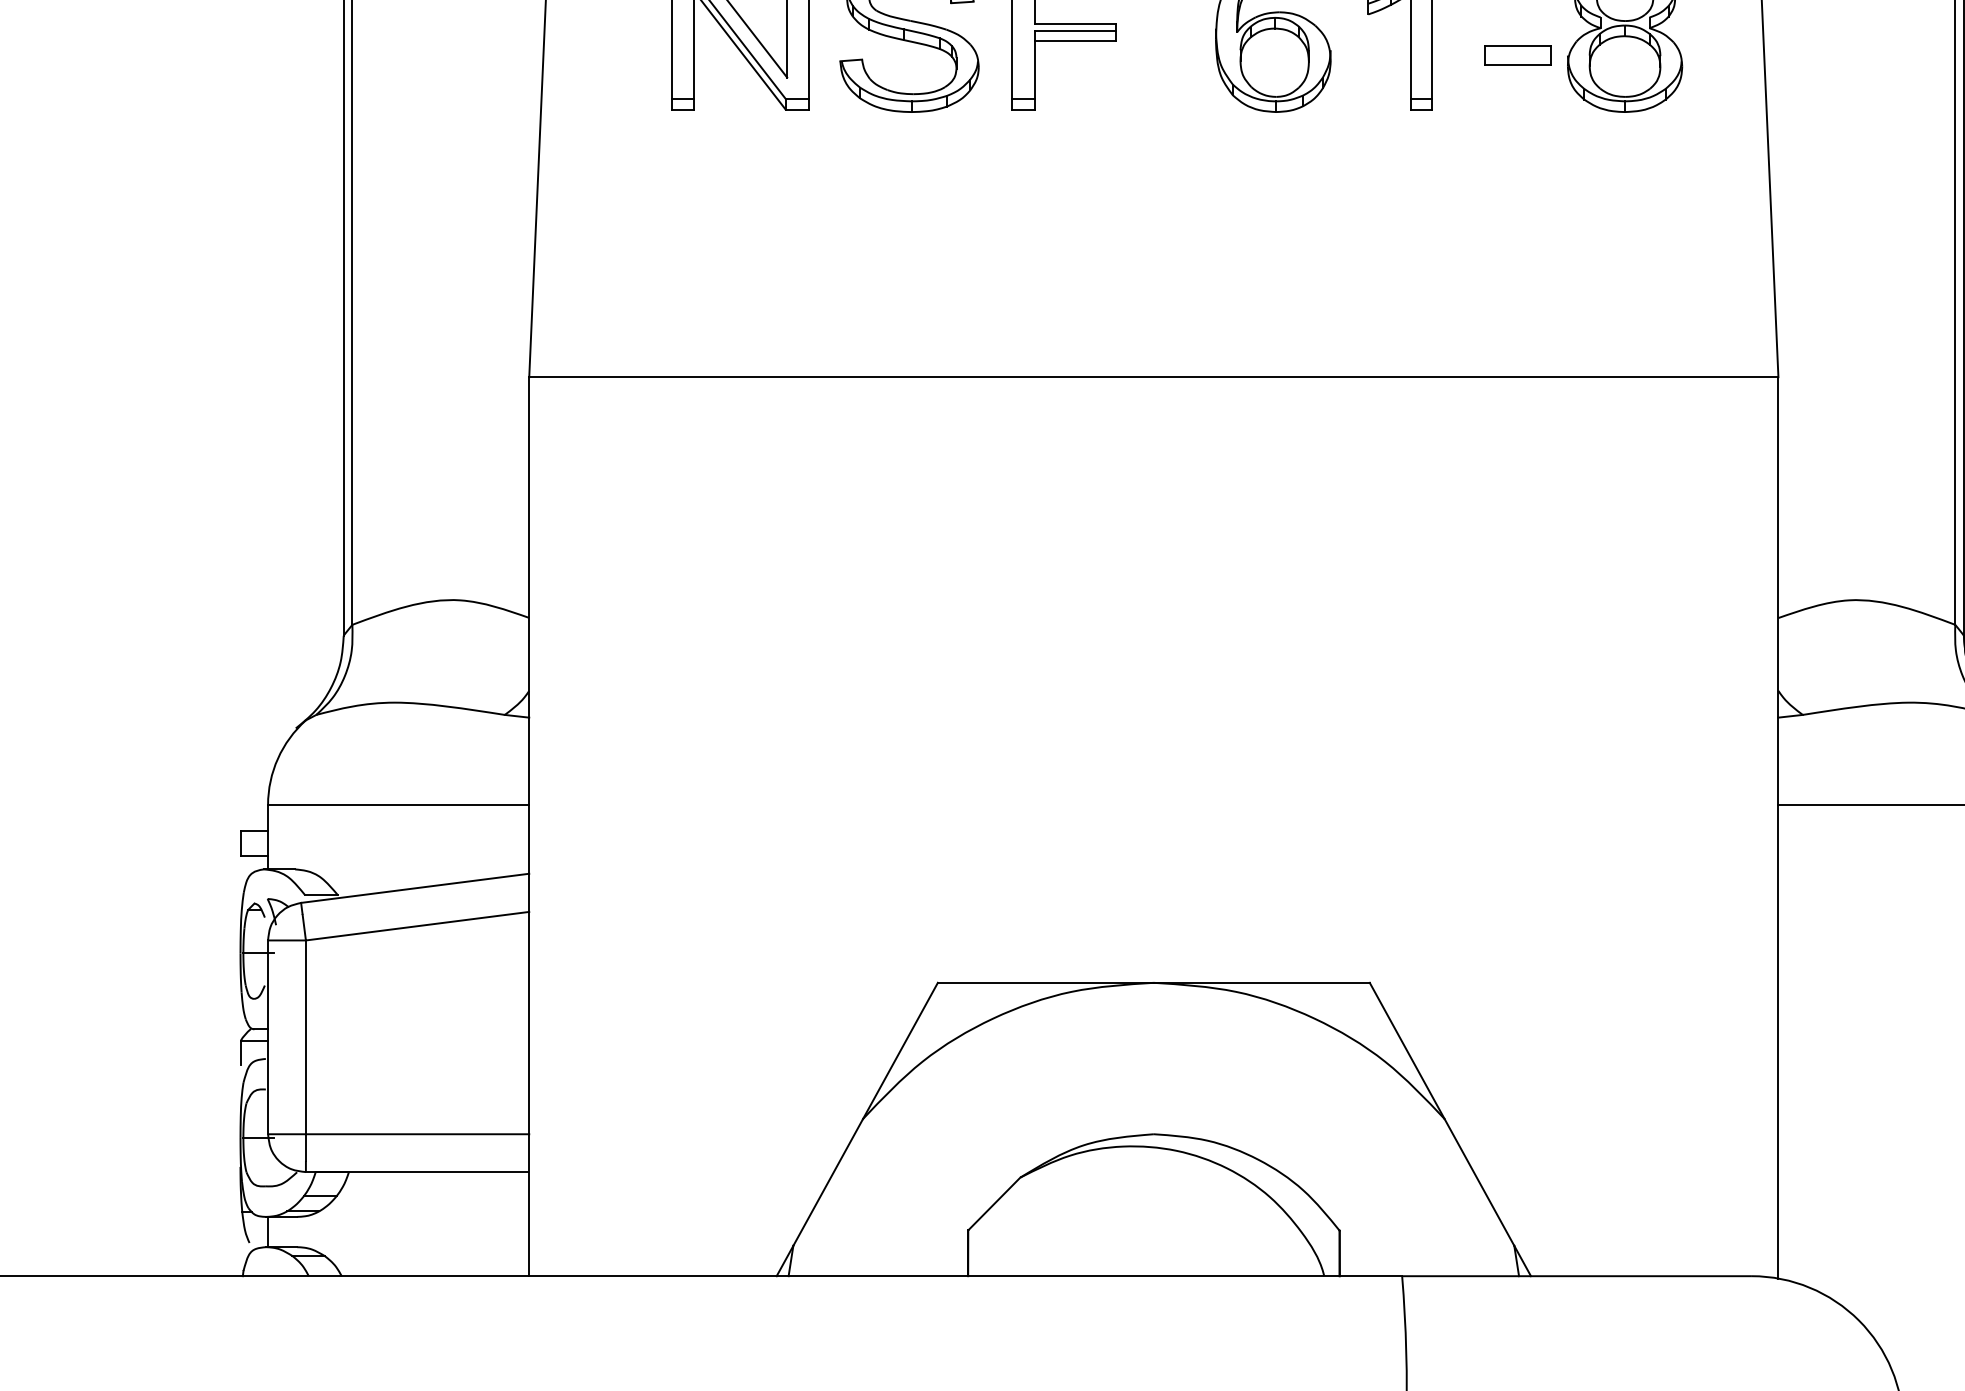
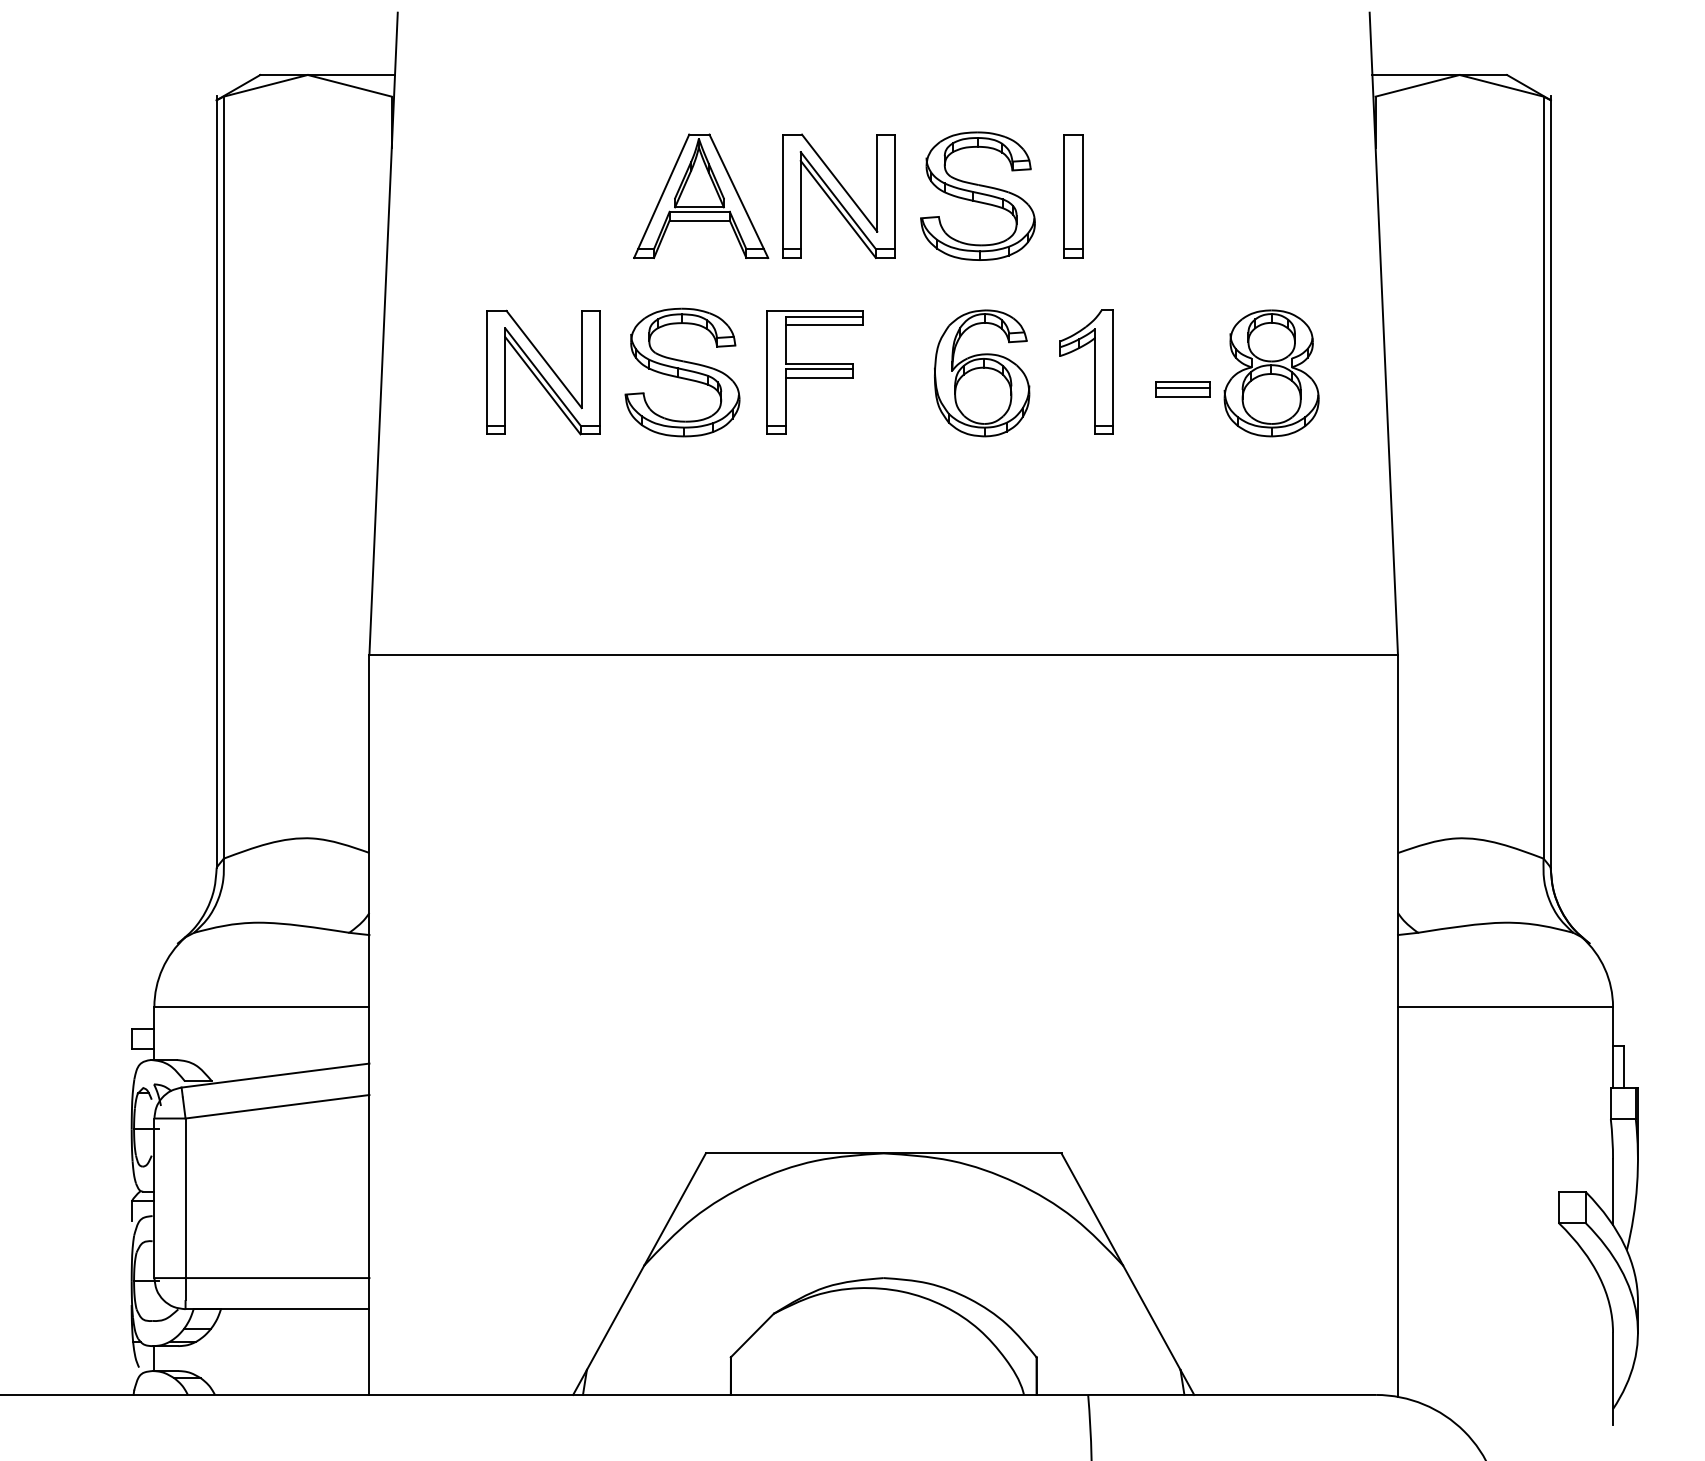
line: (1517, 53) -> (1183, 388), added

